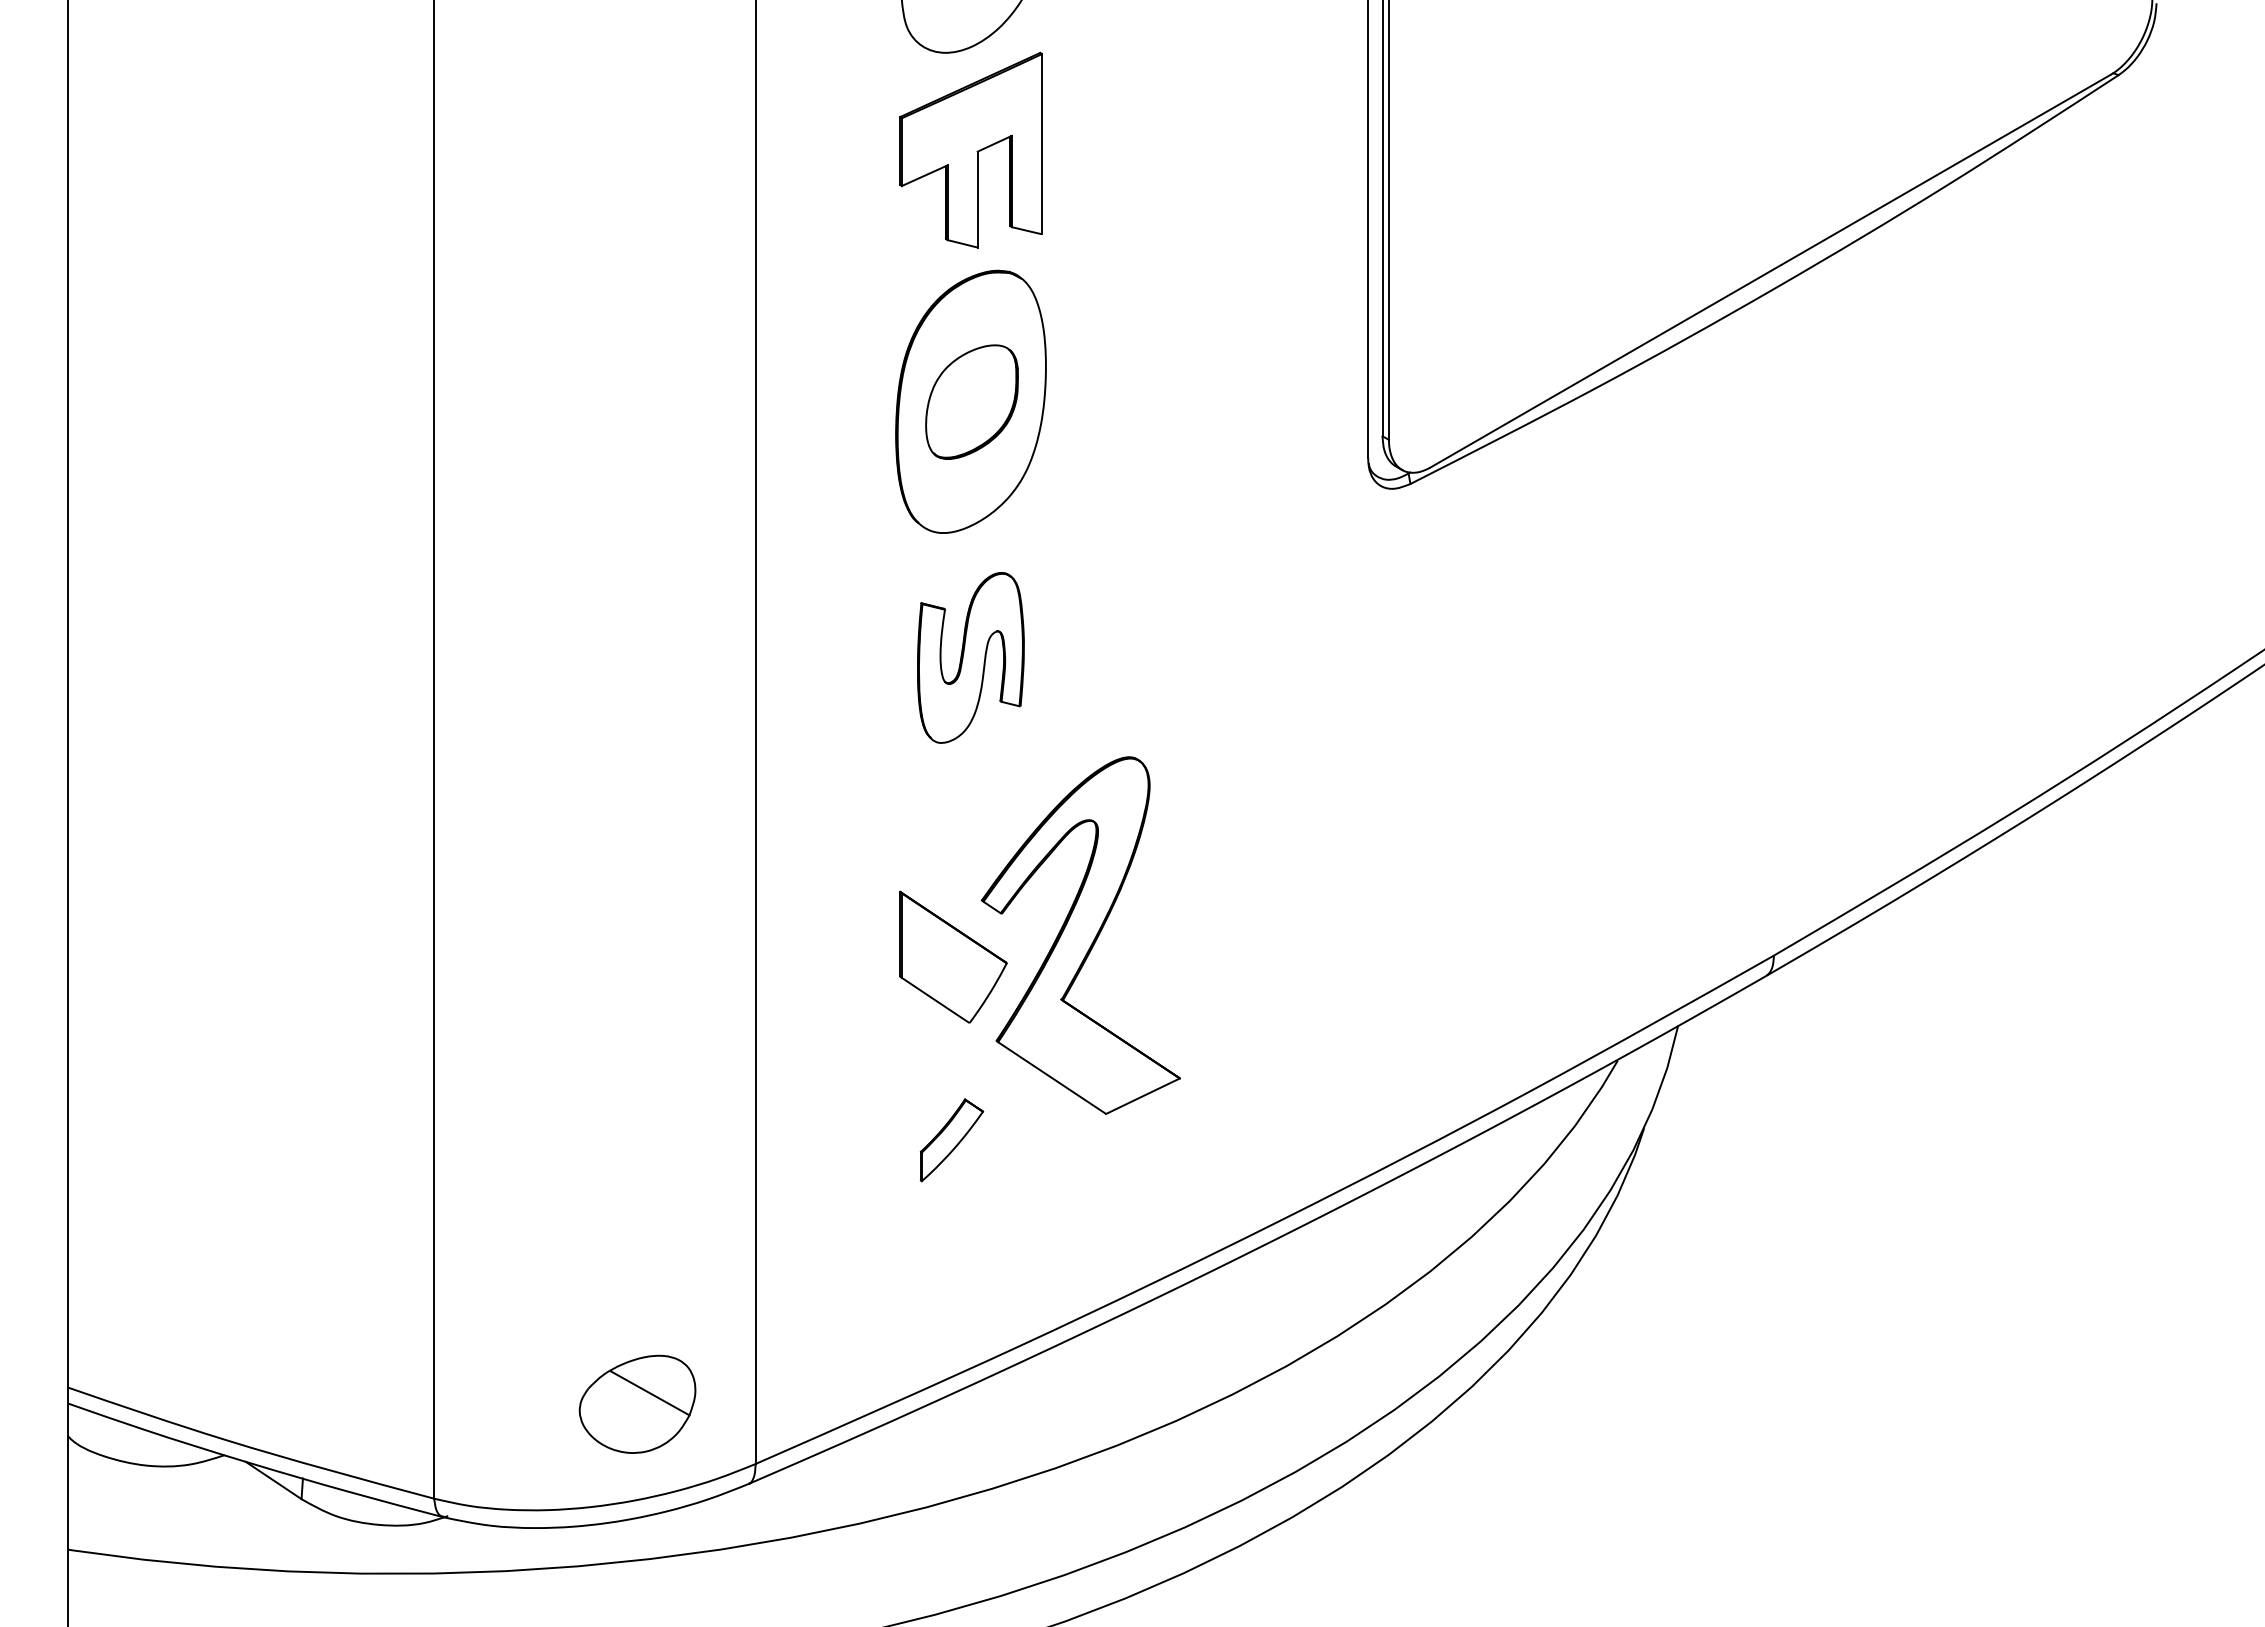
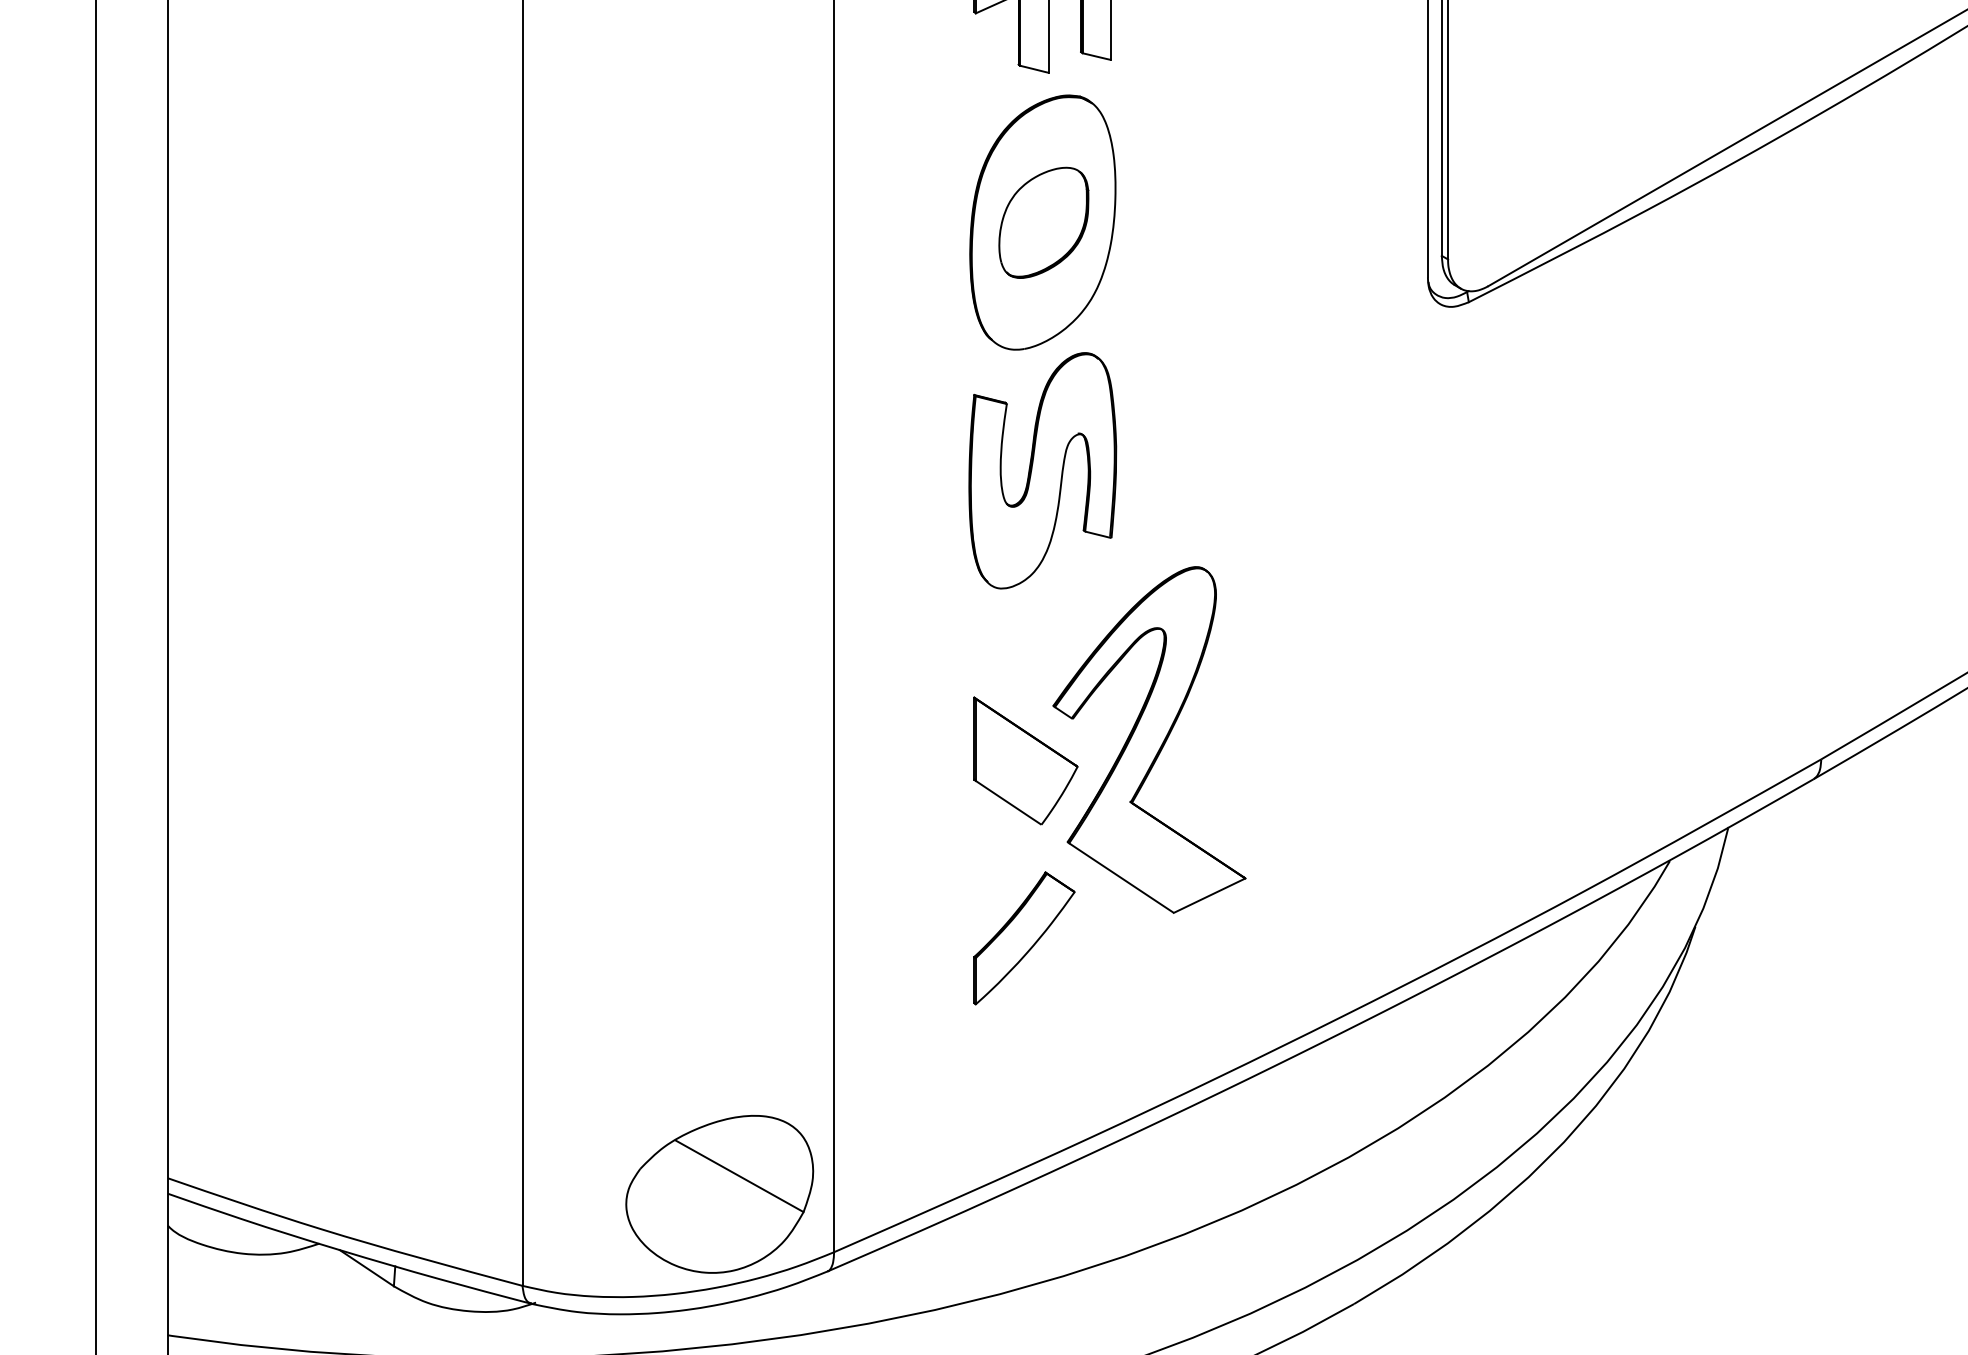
part: (970, 657) -> (1042, 470), size x1.43
part: (951, 1140) -> (1023, 938), size x1.67
part: (637, 1404) -> (719, 1194), size x1.67

